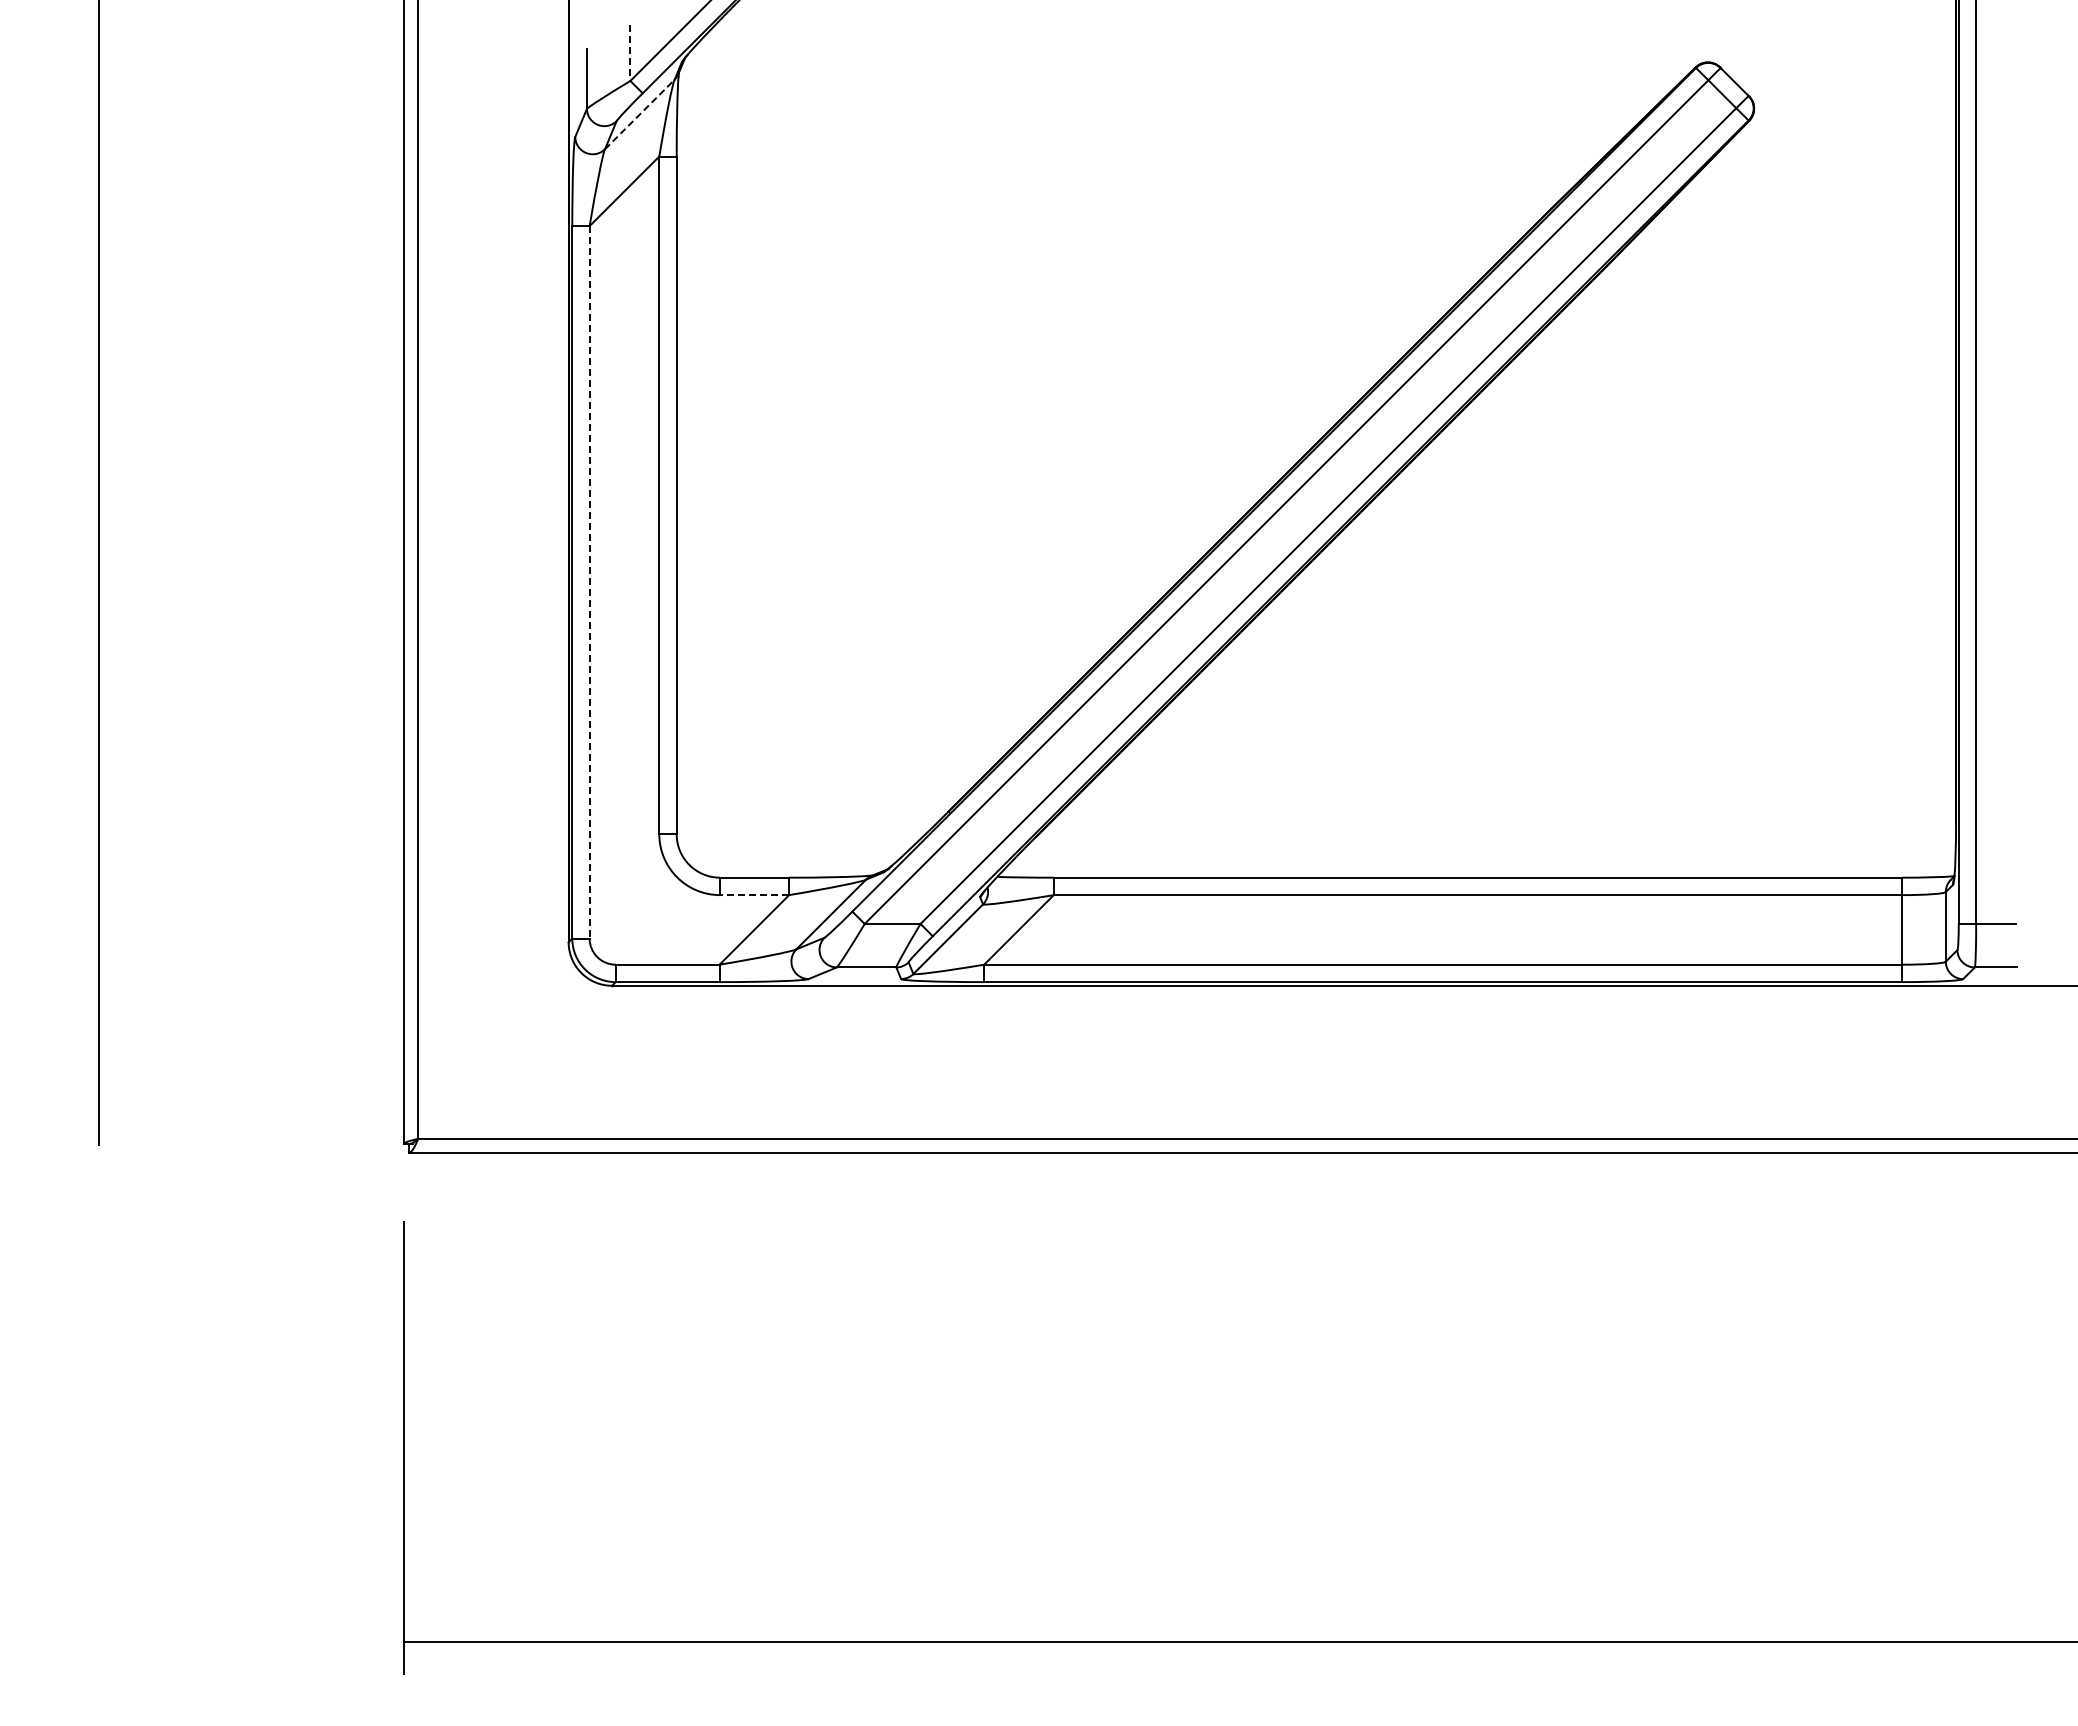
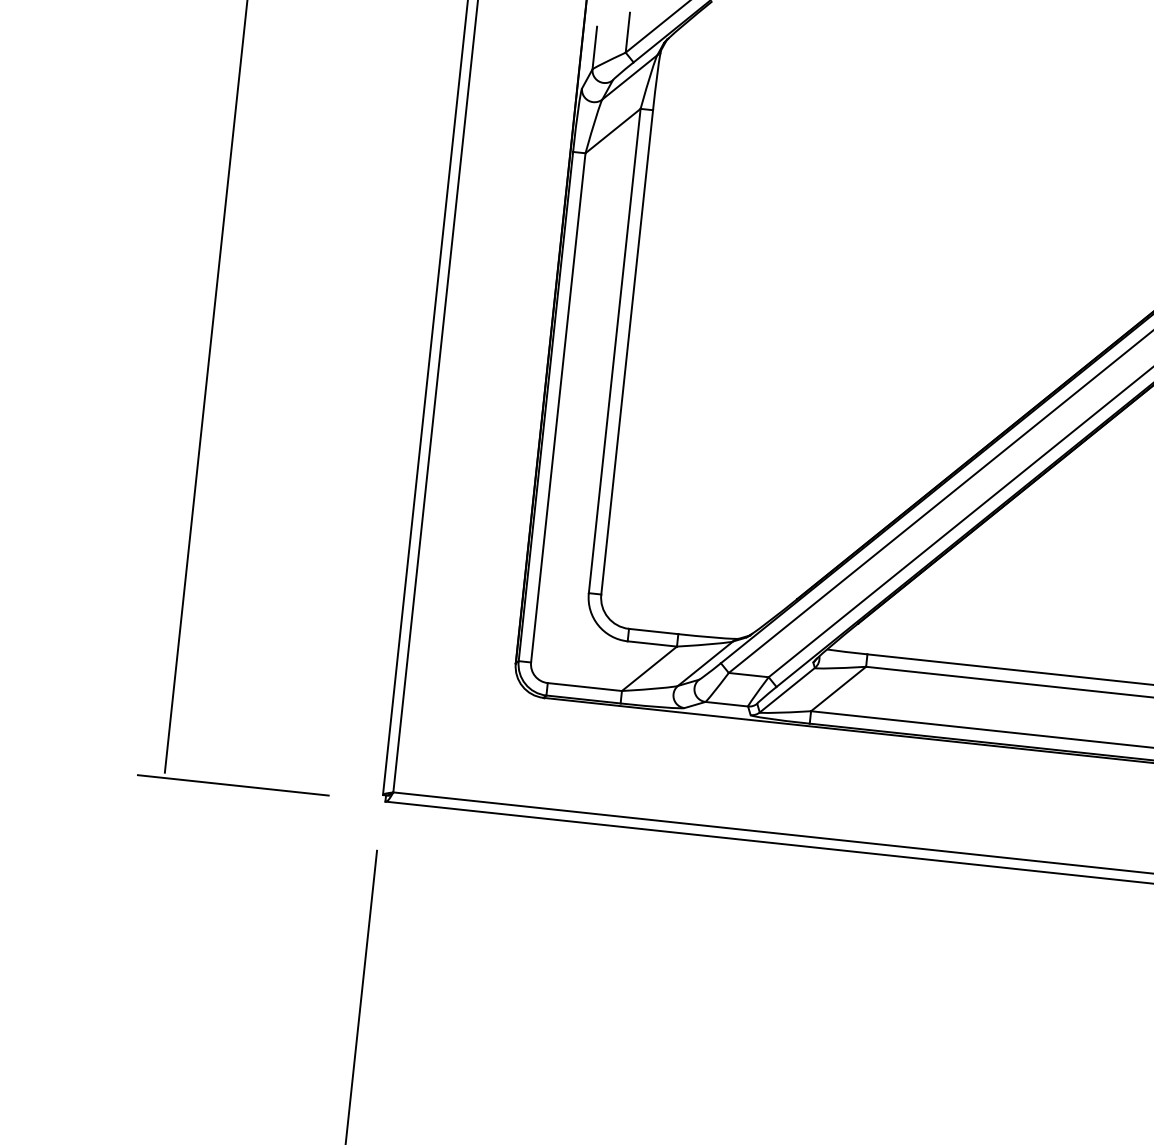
line: (630, 53) -> (627, 33), dashed -> solid
line: (640, 114) -> (630, 77), dashed -> solid
line: (589, 582) -> (558, 407), dashed -> solid
line: (754, 895) -> (652, 644), dashed -> solid
line: (195, 1152) -> (233, 785), added

